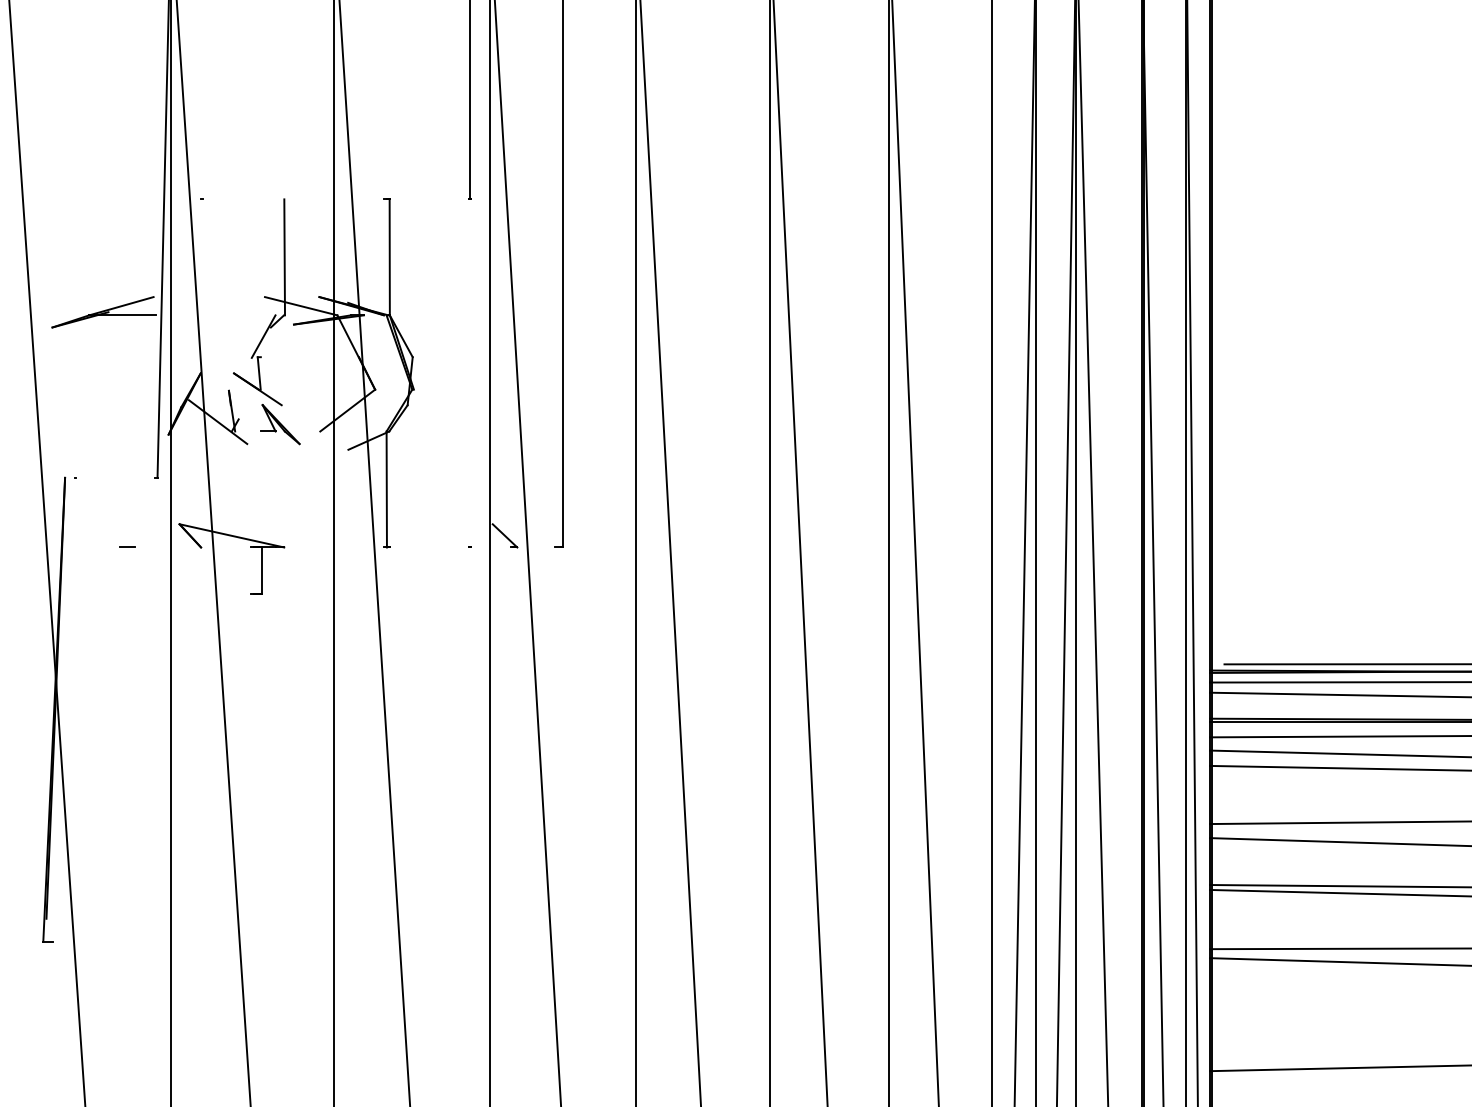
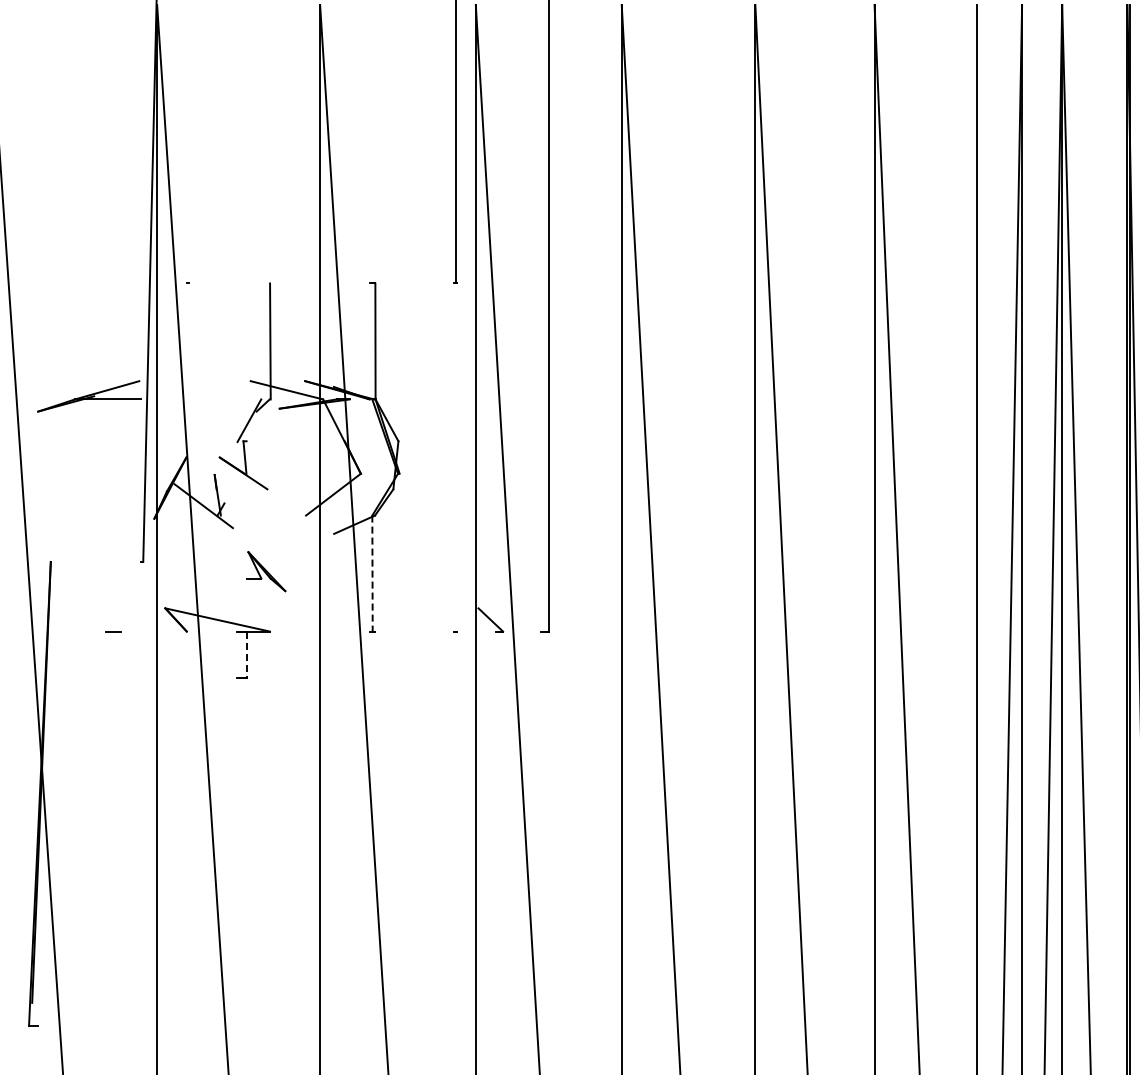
part: (280, 424) -> (266, 571), moved
line: (386, 489) -> (372, 573), solid -> dashed
line: (261, 571) -> (247, 655), solid -> dashed

